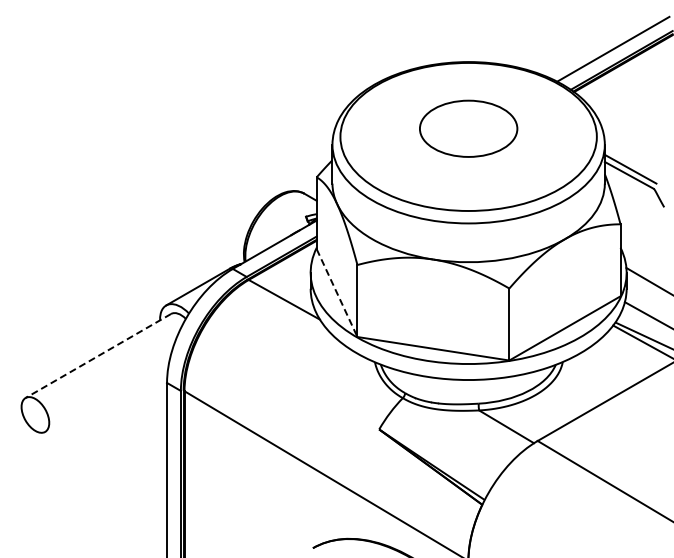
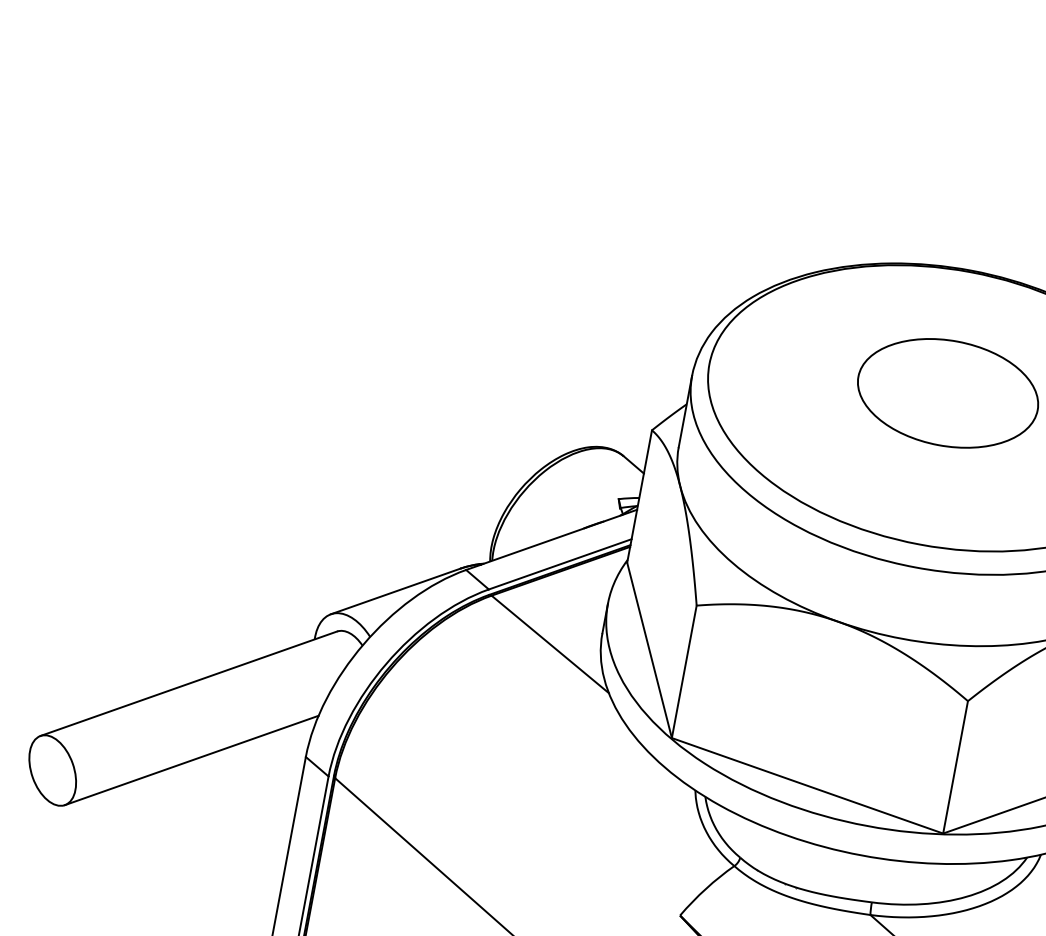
line: (337, 293) -> (650, 651), dashed -> solid
line: (98, 355) -> (189, 682), dashed -> solid
line: (107, 395) -> (192, 759), added

